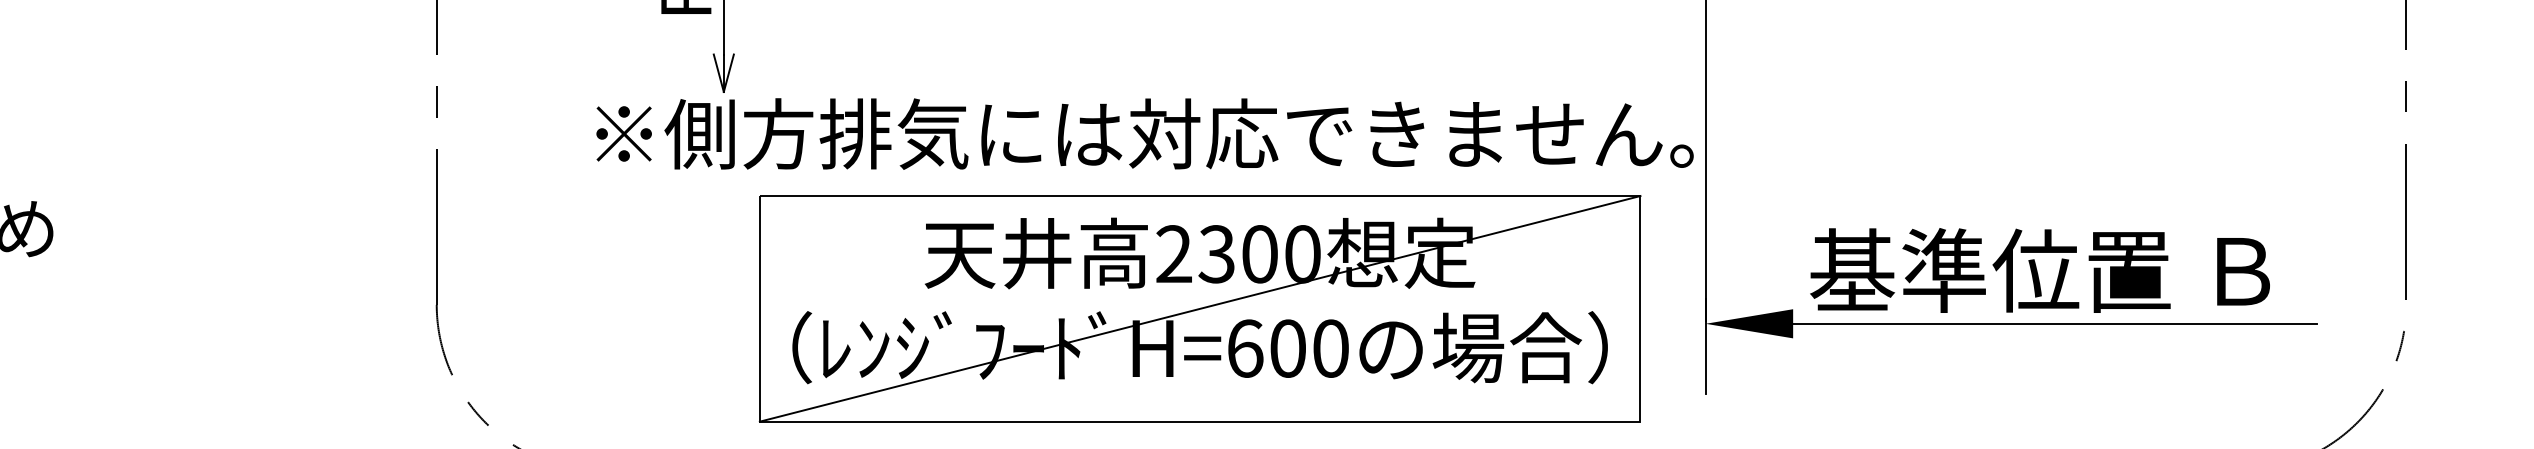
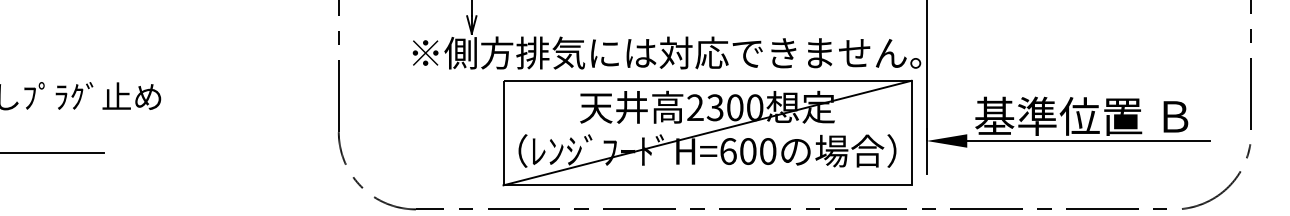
part: (1200, 307) -> (707, 132), moved

